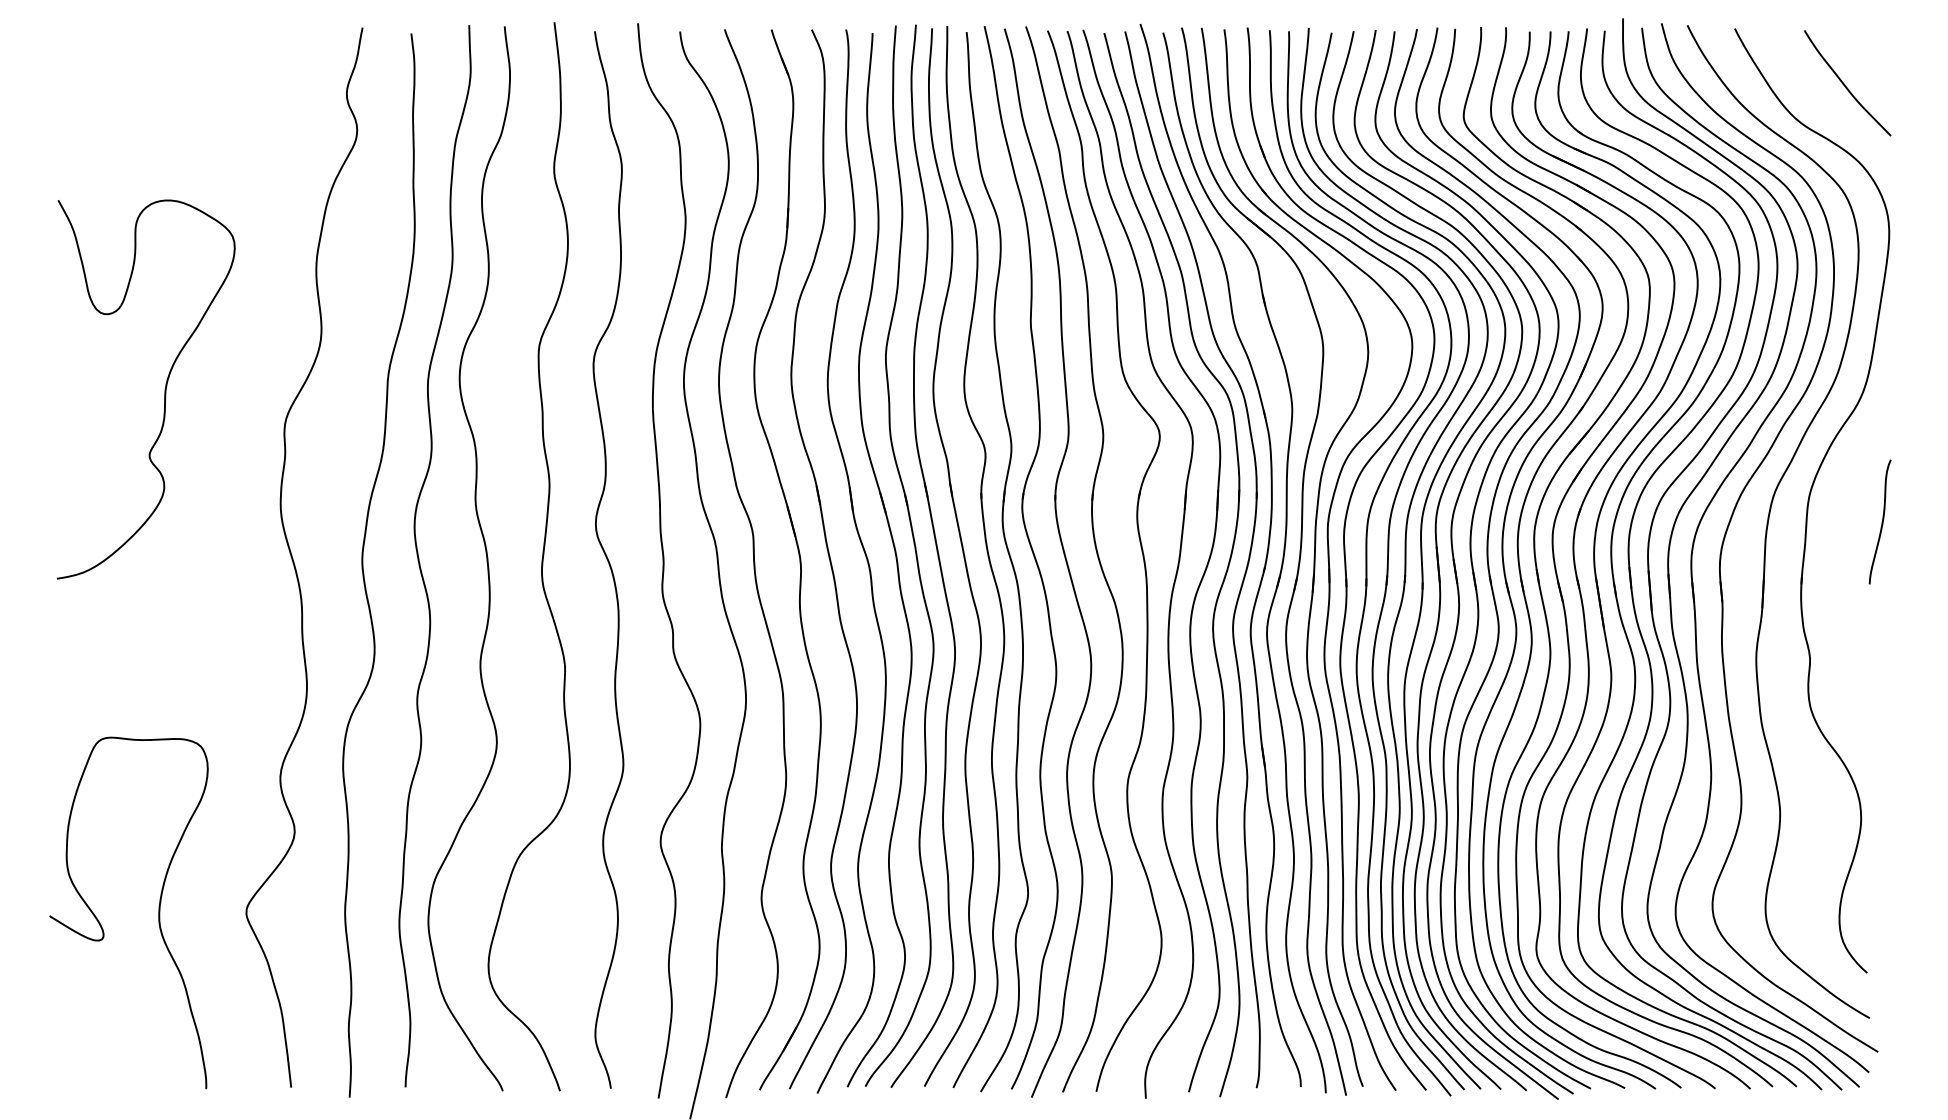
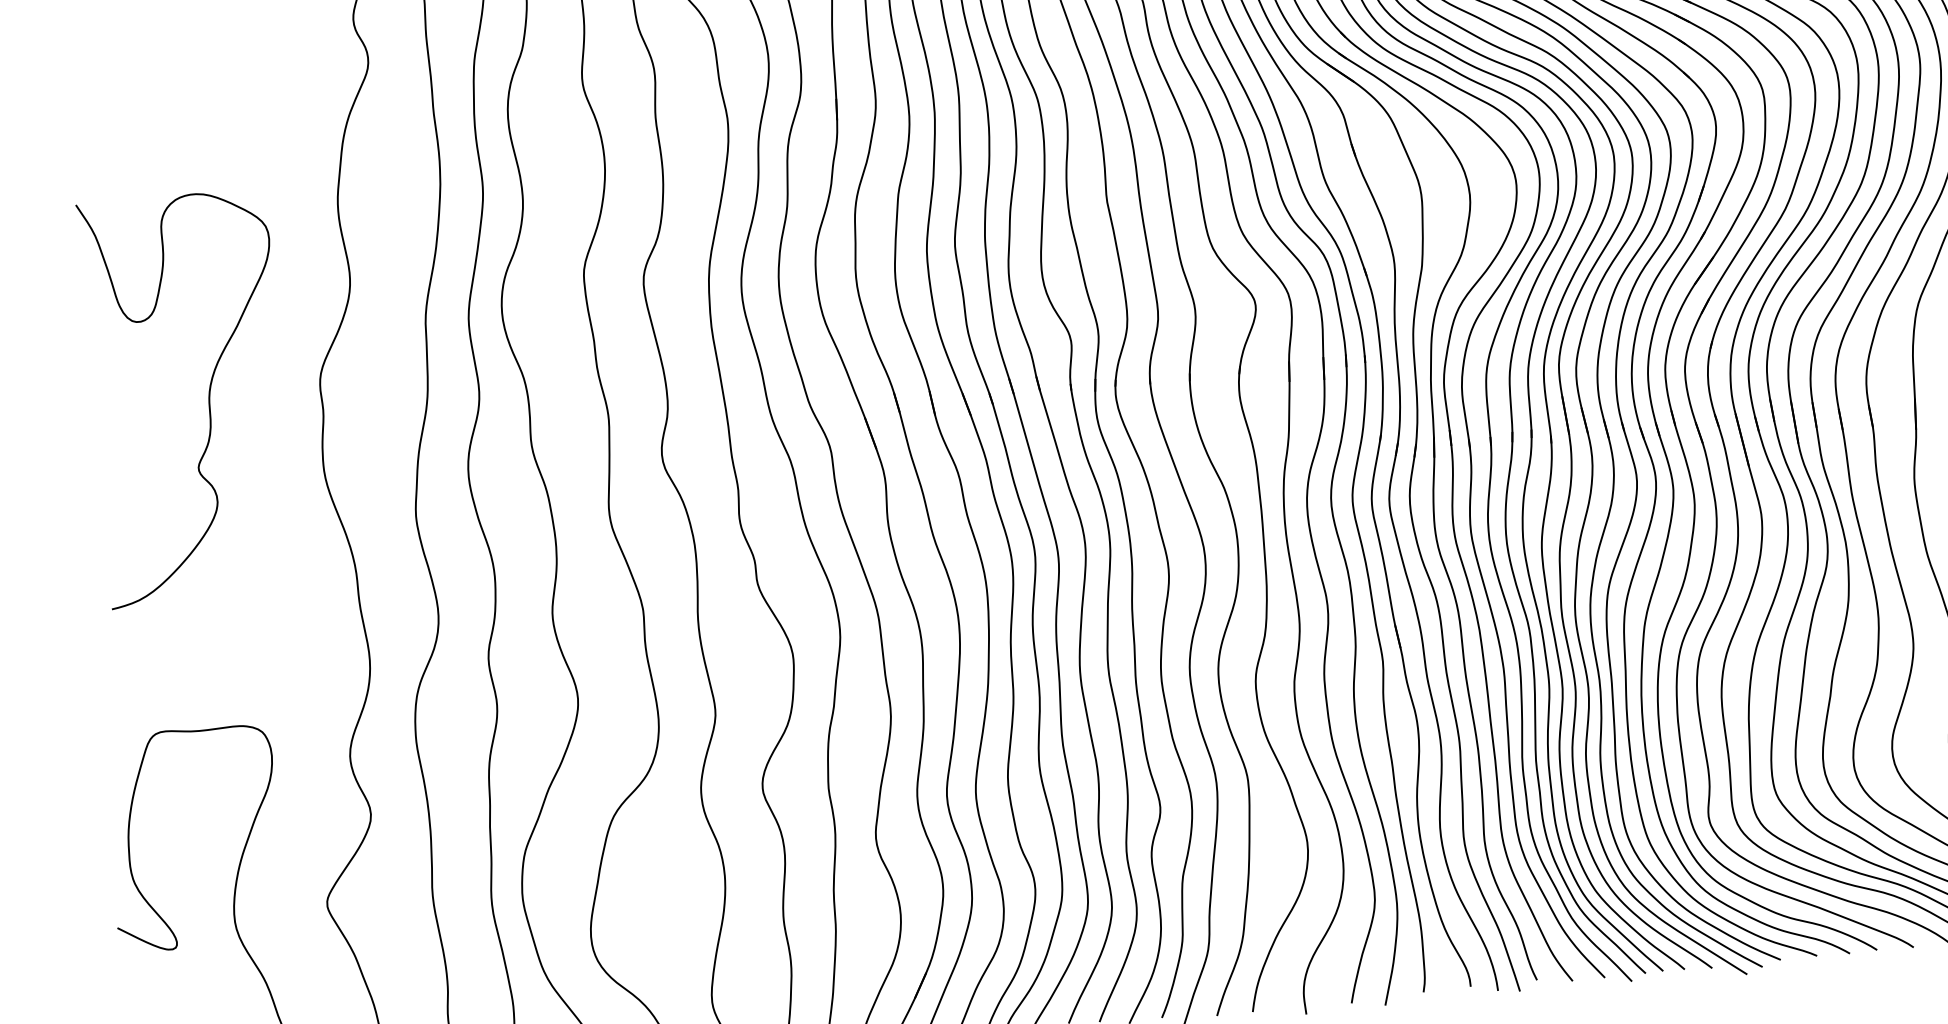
curve: (164, 389) -> (208, 396), moved

